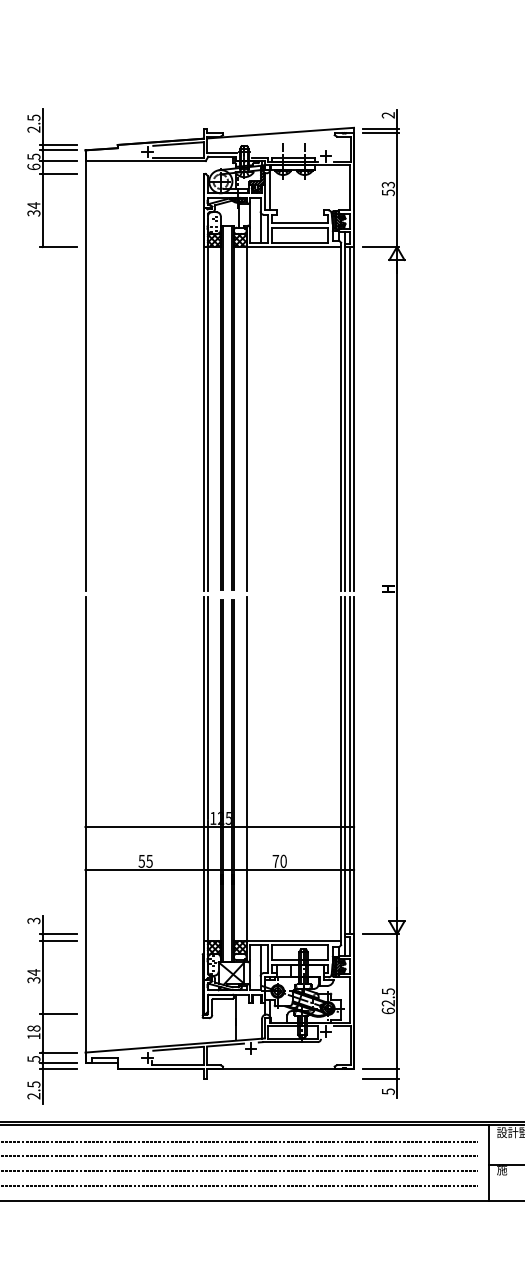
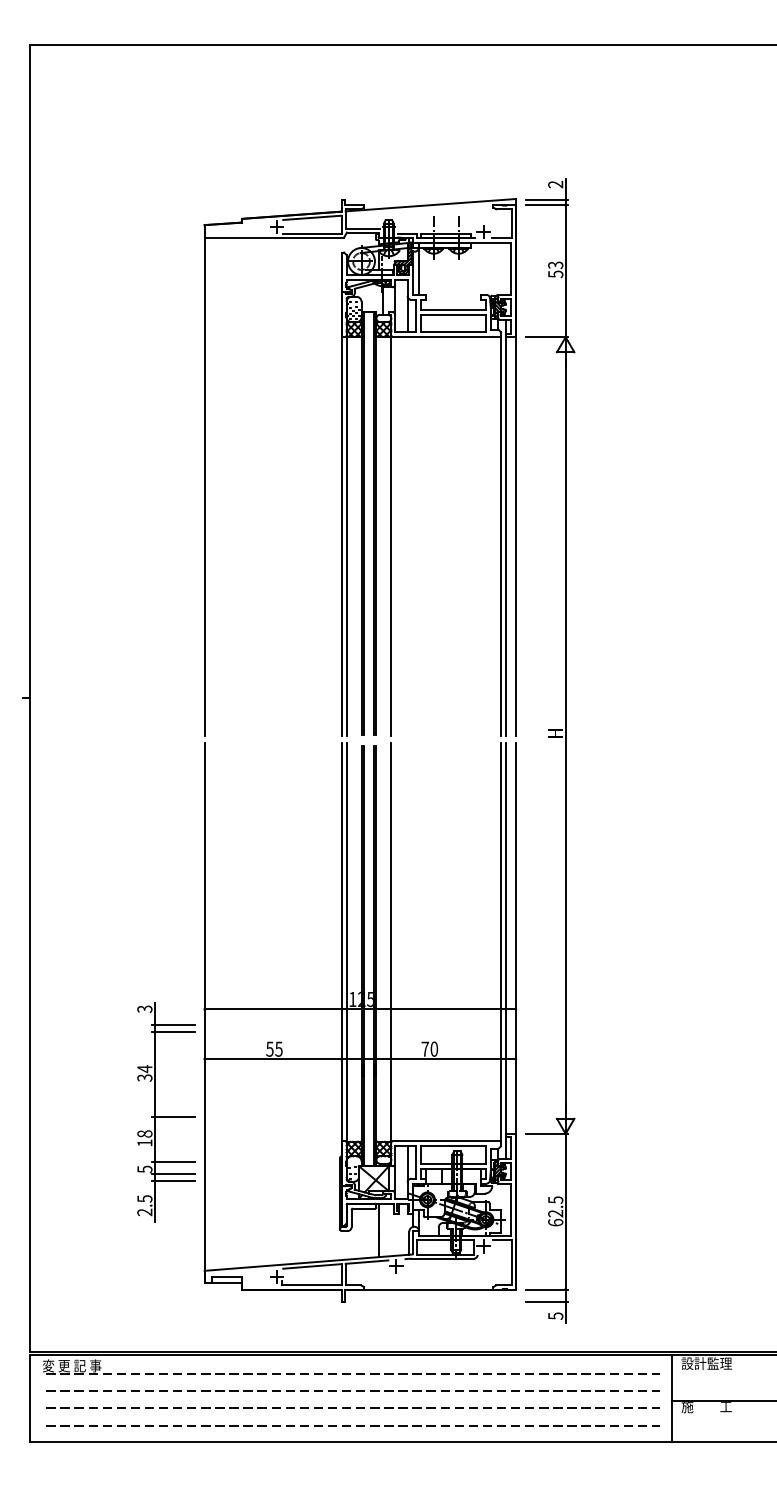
part: (52, 178) -> (166, 257), removed
line: (350, 419) -> (511, 536), removed
line: (350, 765) -> (511, 938), removed
part: (52, 1010) -> (166, 1112), moved

